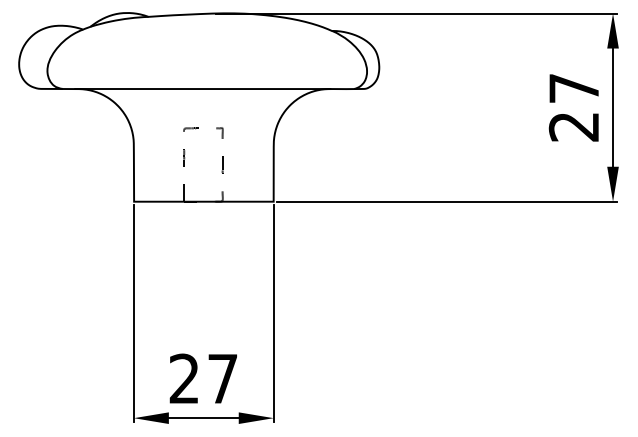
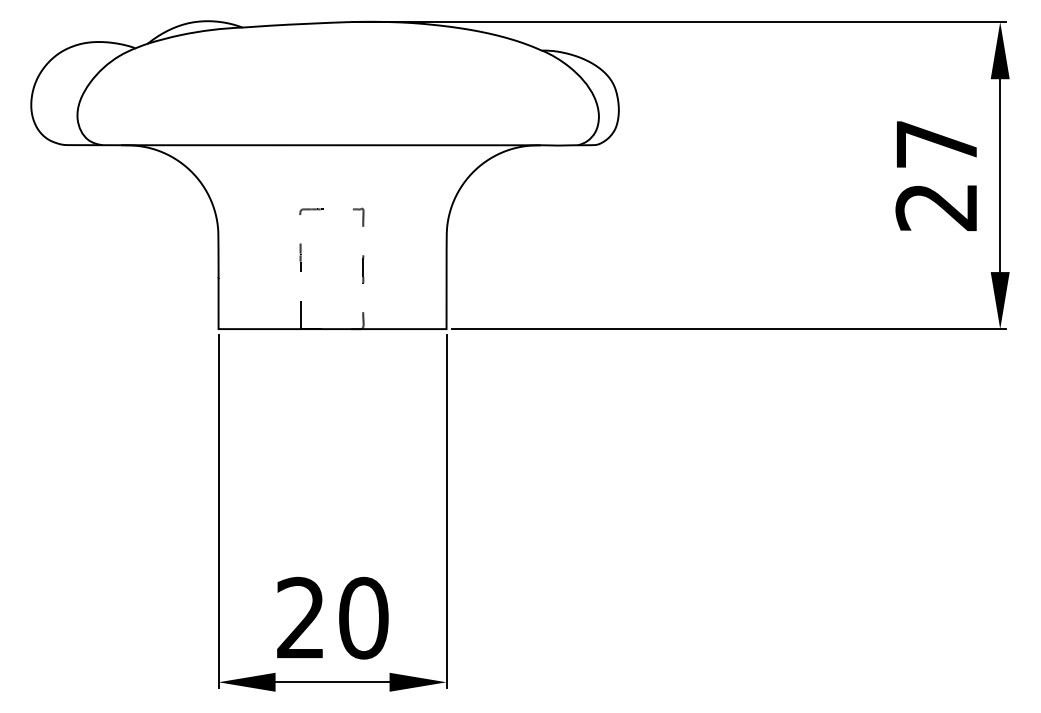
text: (222, 378) -> (363, 617), 27 -> 20

